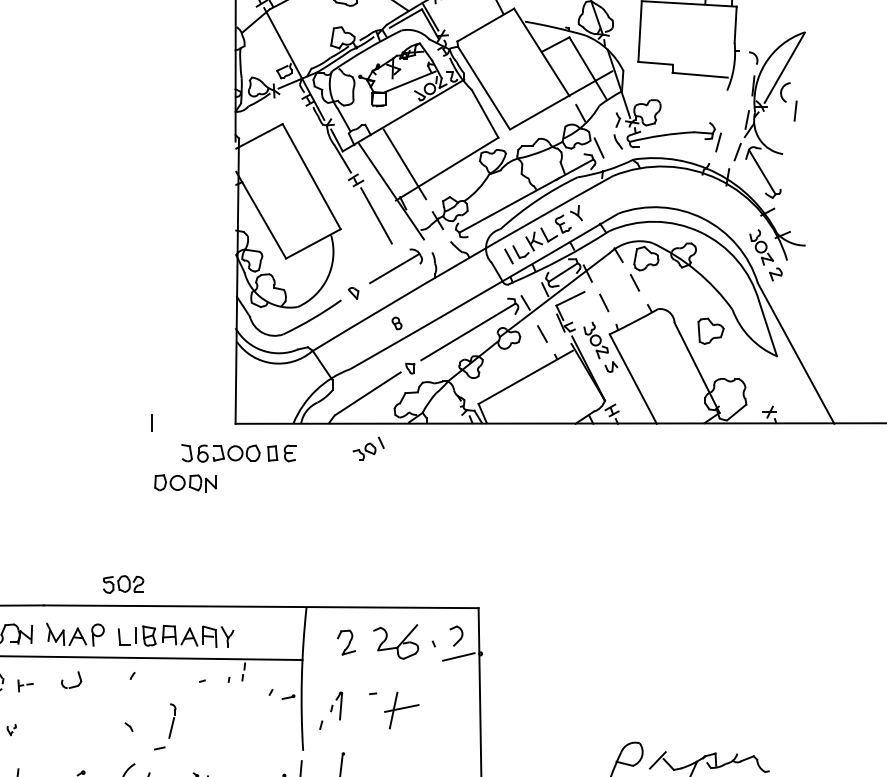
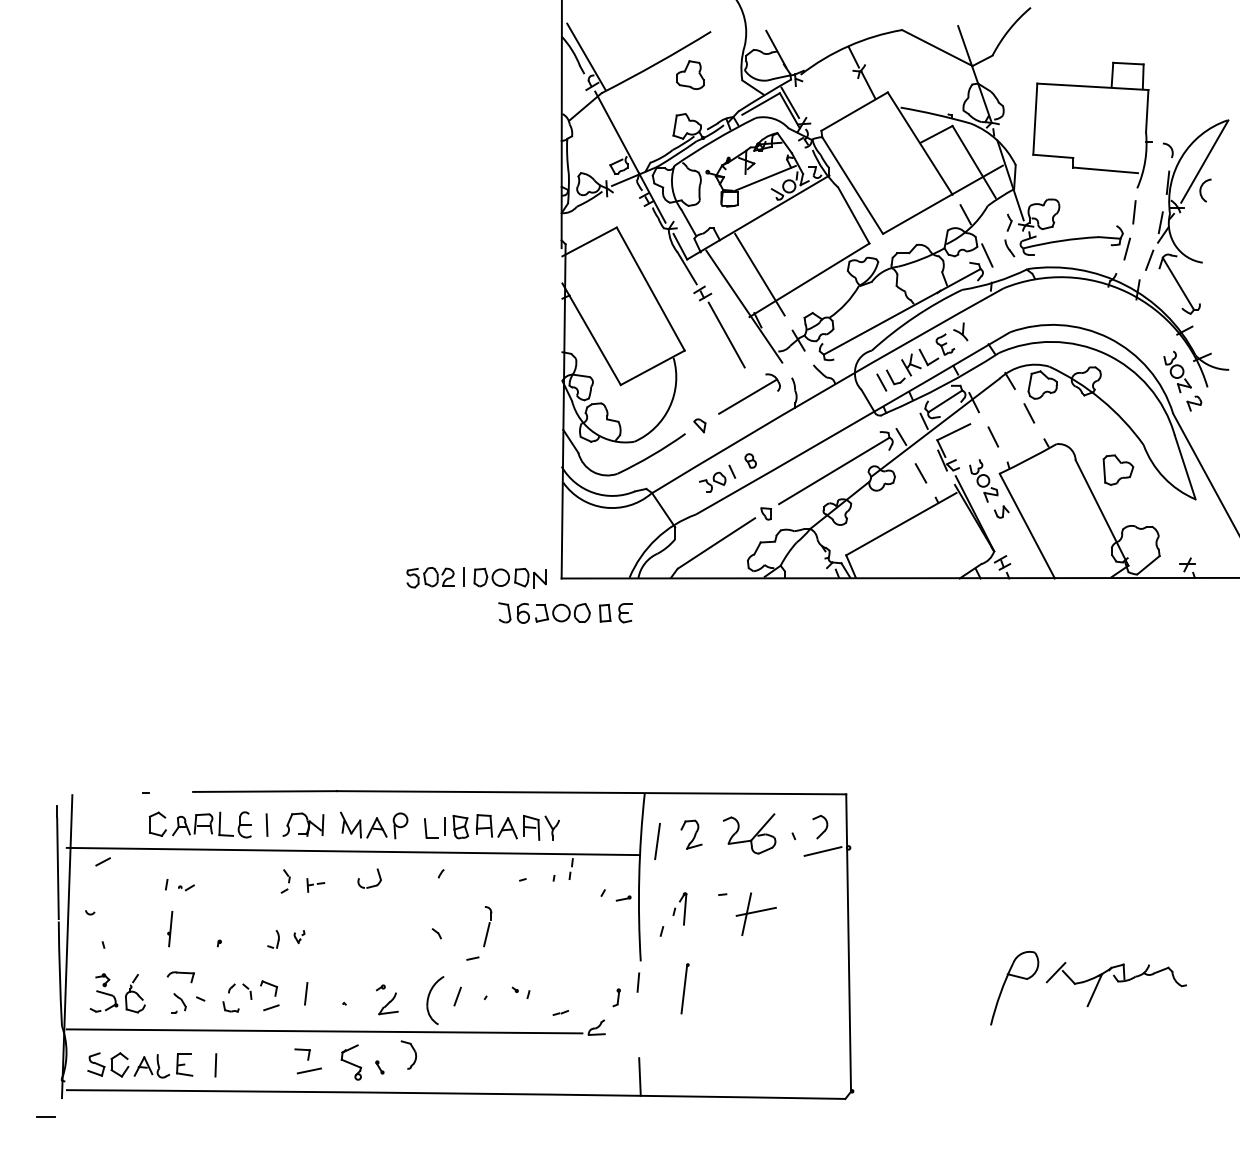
line: (795, 111) -> (1134, 212), moved
part: (368, 448) -> (717, 478), moved
part: (185, 482) -> (509, 577), moved
part: (123, 584) -> (430, 577), moved
line: (317, 648) -> (657, 841), added

